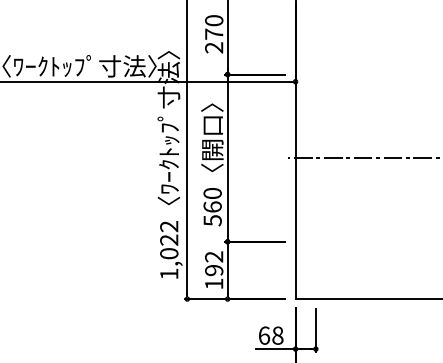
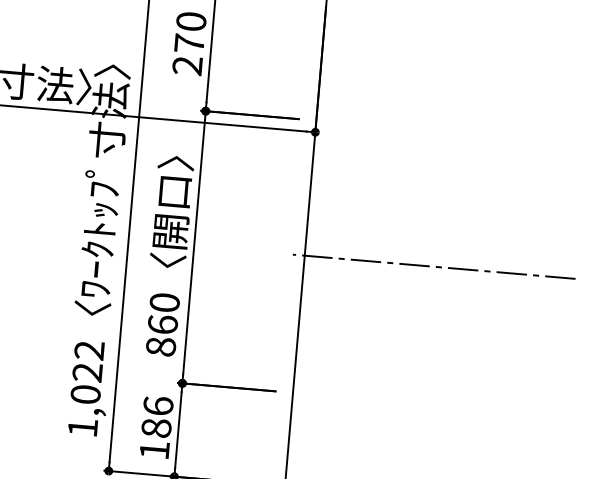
text: (212, 220) -> (160, 346), 560 -> 860
text: (214, 263) -> (157, 416), 192 -> 186

